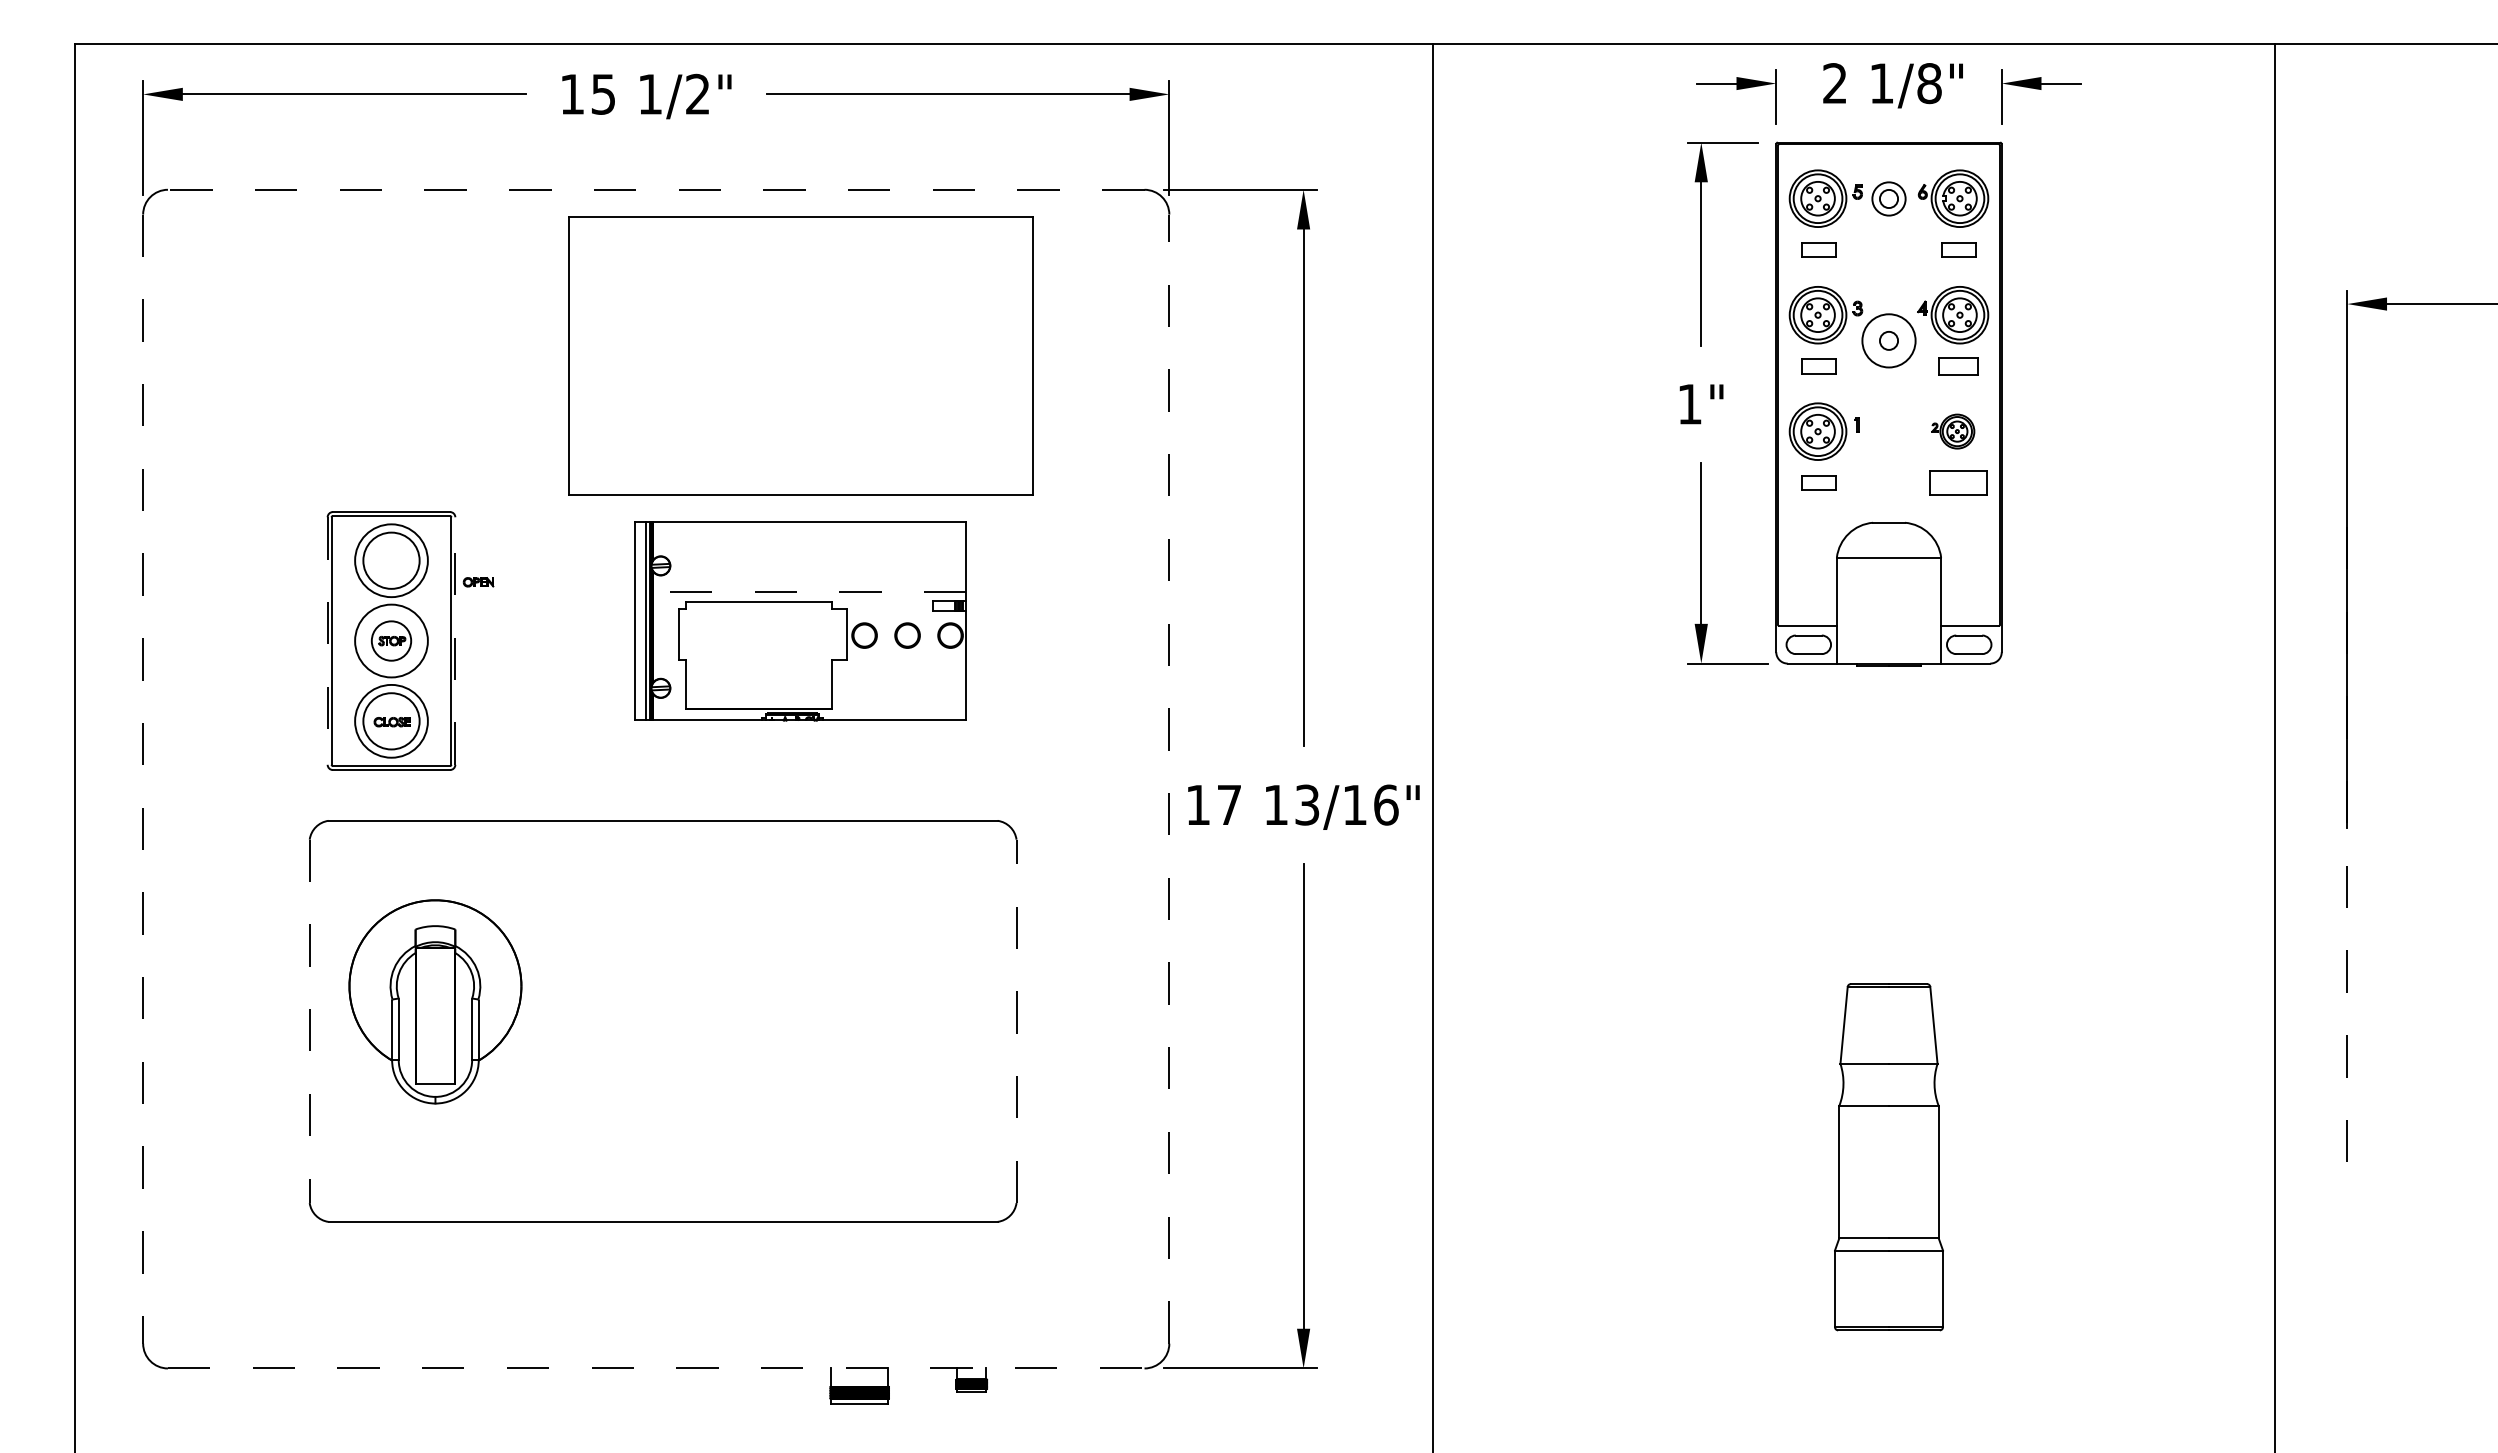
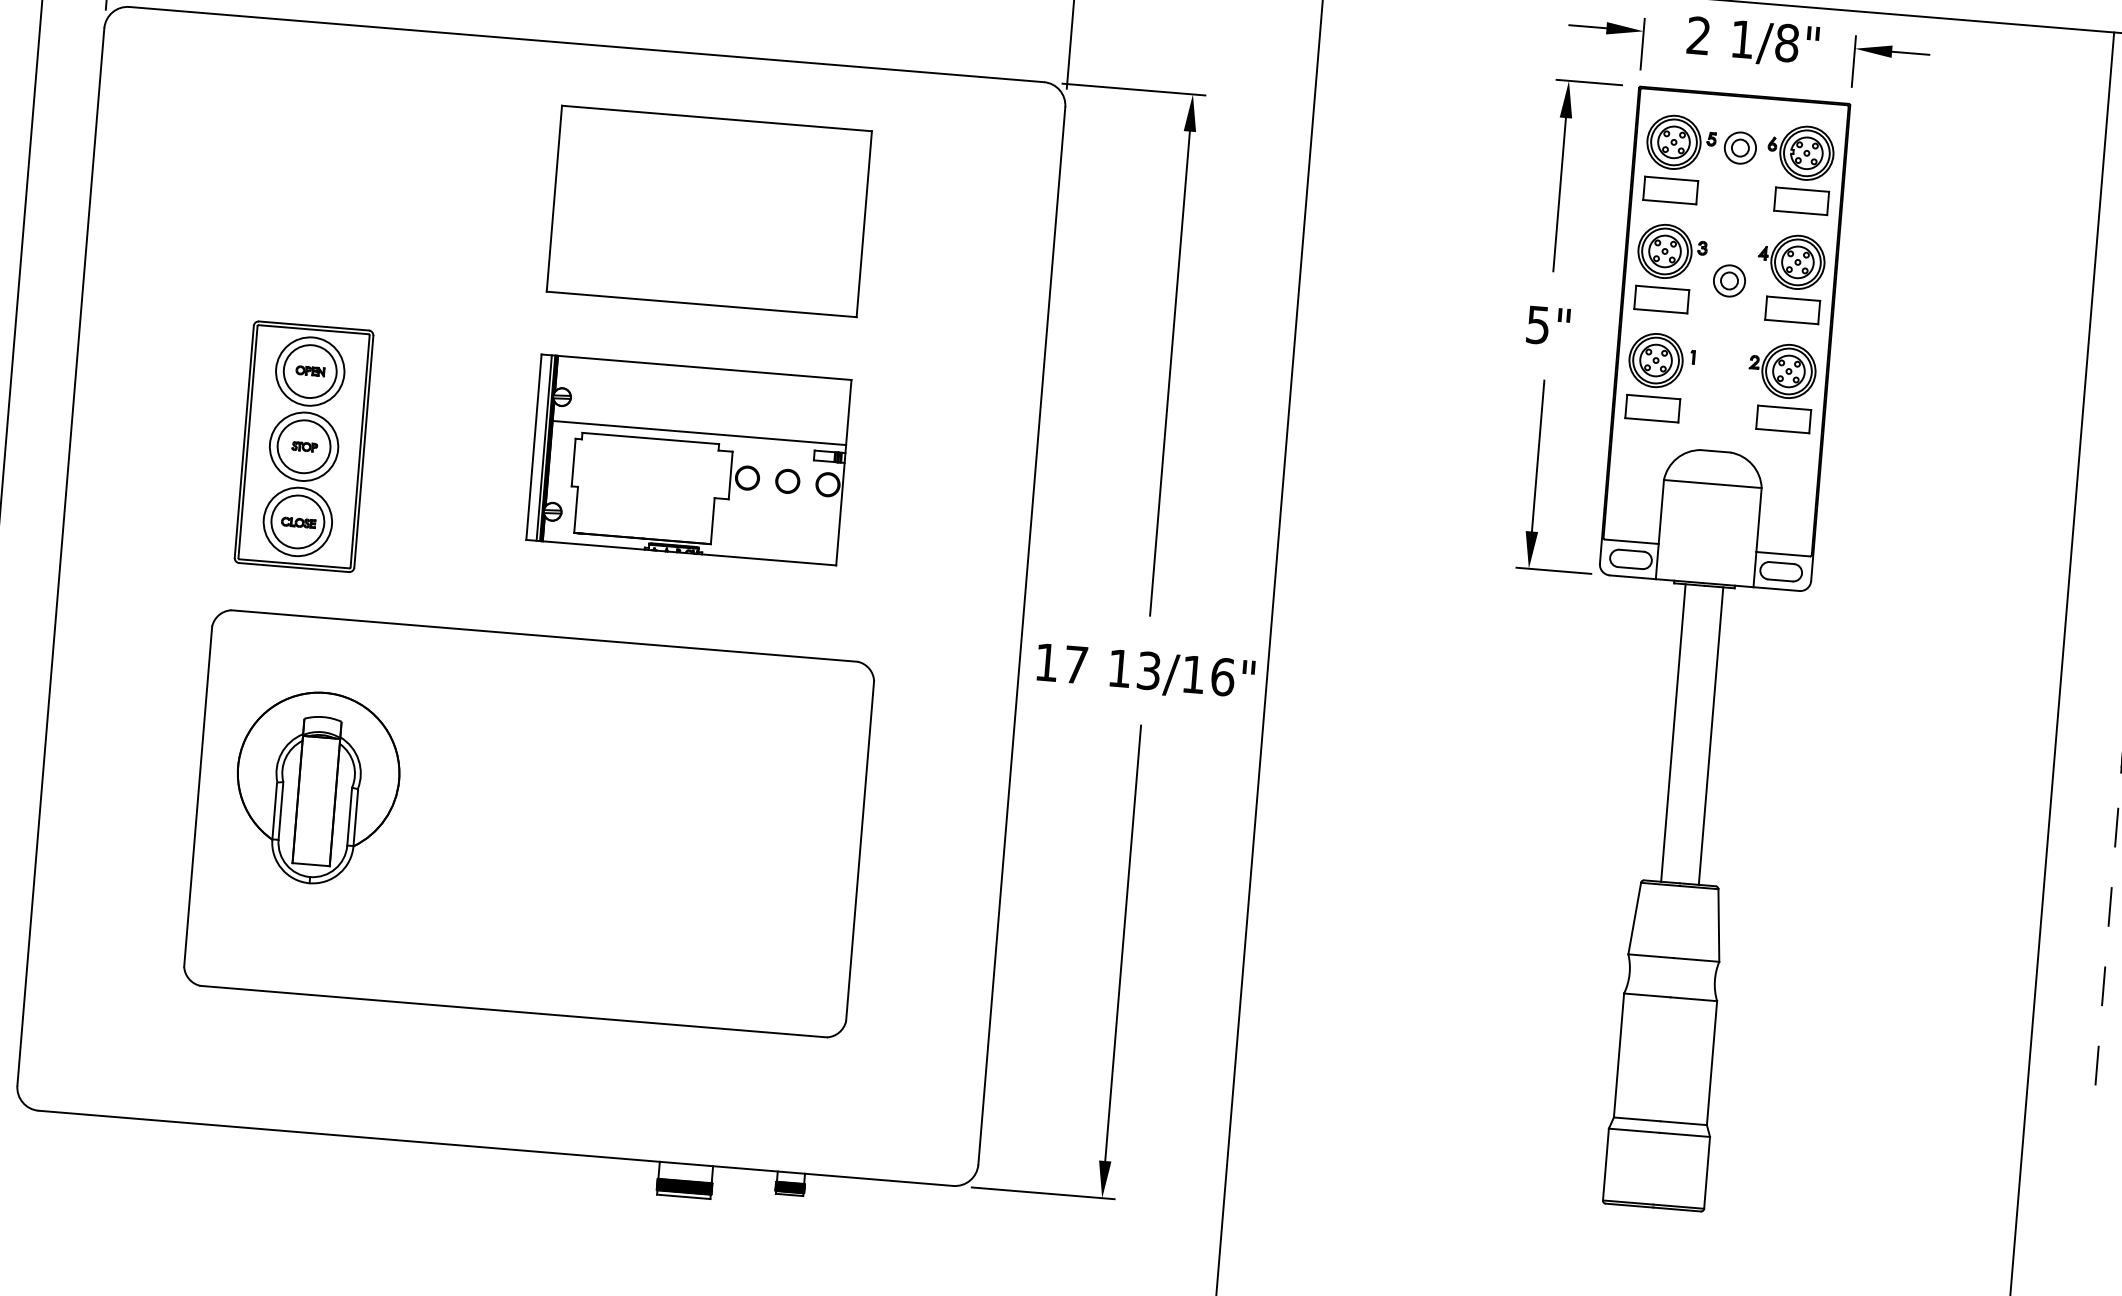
line: (655, 189) -> (586, 44), dashed -> solid
part: (1818, 249) -> (1670, 189), size x1.67
part: (1958, 249) -> (1801, 200), size x1.67
circle: (1888, 340) -> (1729, 280), size x0.62
part: (800, 355) -> (709, 210), size x0.71
part: (1818, 366) -> (1661, 299), size x1.67
part: (1958, 366) -> (1792, 310), size x1.43
text: (1689, 404) -> (1537, 325), 1" -> 5"
part: (1953, 431) -> (1782, 370), size x1.67
part: (1818, 482) -> (1652, 408), size x1.67
part: (478, 582) -> (310, 371), moved
line: (809, 591) -> (699, 432), dashed -> solid
circle: (391, 640) -> (304, 446), size x1.43
line: (327, 641) -> (244, 442), dashed -> solid
line: (455, 641) -> (363, 452), dashed -> solid
line: (143, 779) -> (61, 557), dashed -> solid
line: (1169, 779) -> (1021, 636), dashed -> solid
line: (1868, 825) -> (1672, 733), added
line: (1909, 825) -> (1711, 736), added
line: (309, 1021) -> (197, 796), dashed -> solid
line: (1016, 1021) -> (860, 851), dashed -> solid
line: (656, 1368) -> (496, 1148), dashed -> solid

